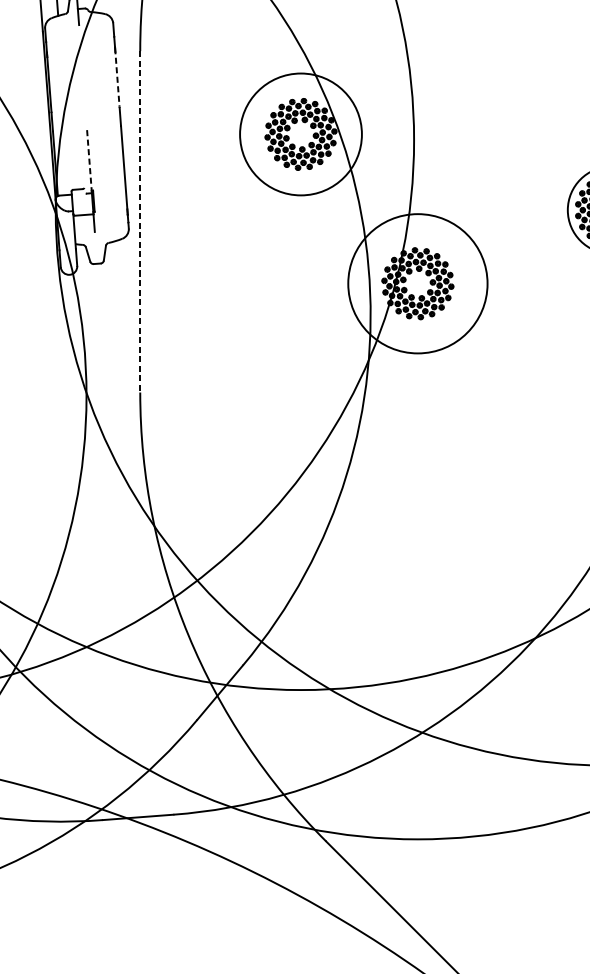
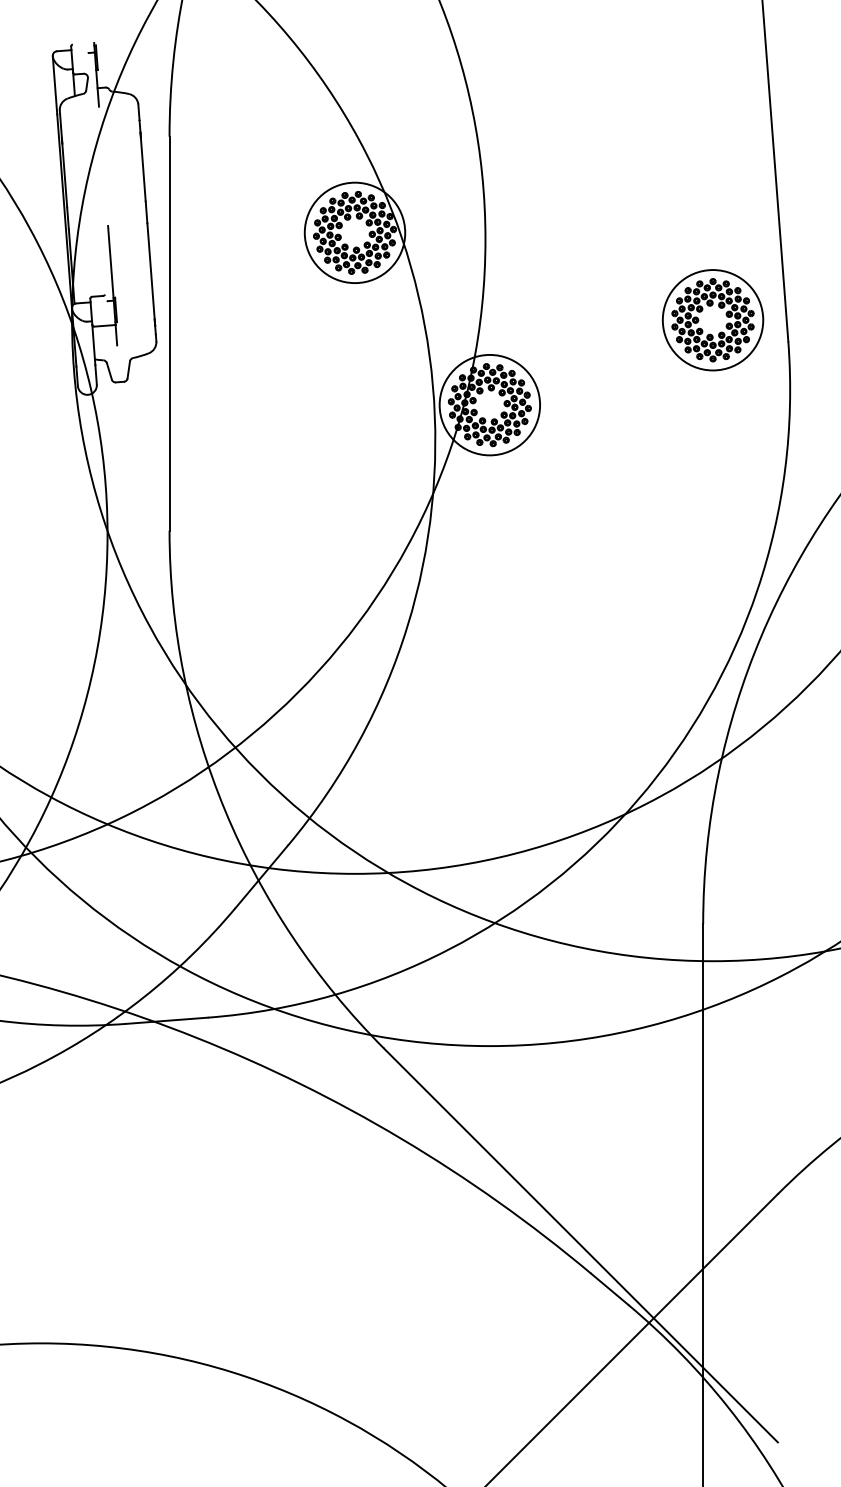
line: (117, 77) -> (143, 167), dashed -> solid
circle: (300, 134) -> (354, 232), size x0.71
line: (89, 160) -> (110, 262), dashed -> solid
line: (140, 221) -> (169, 333), dashed -> solid
circle: (417, 283) -> (489, 404), size x0.62

